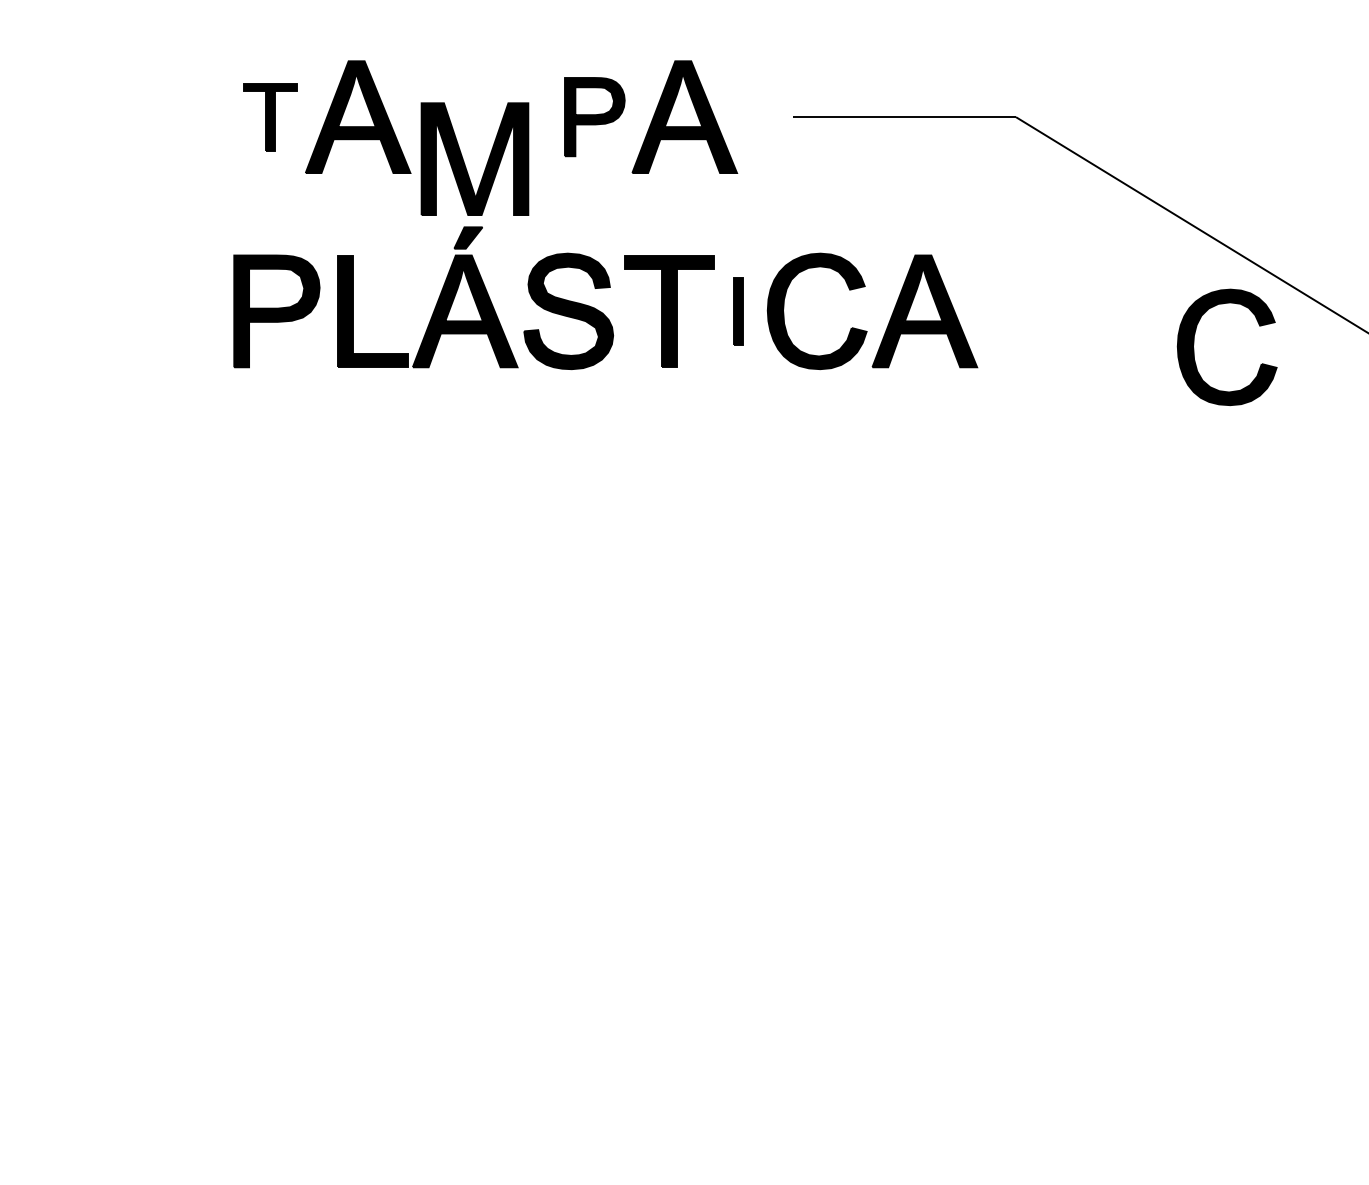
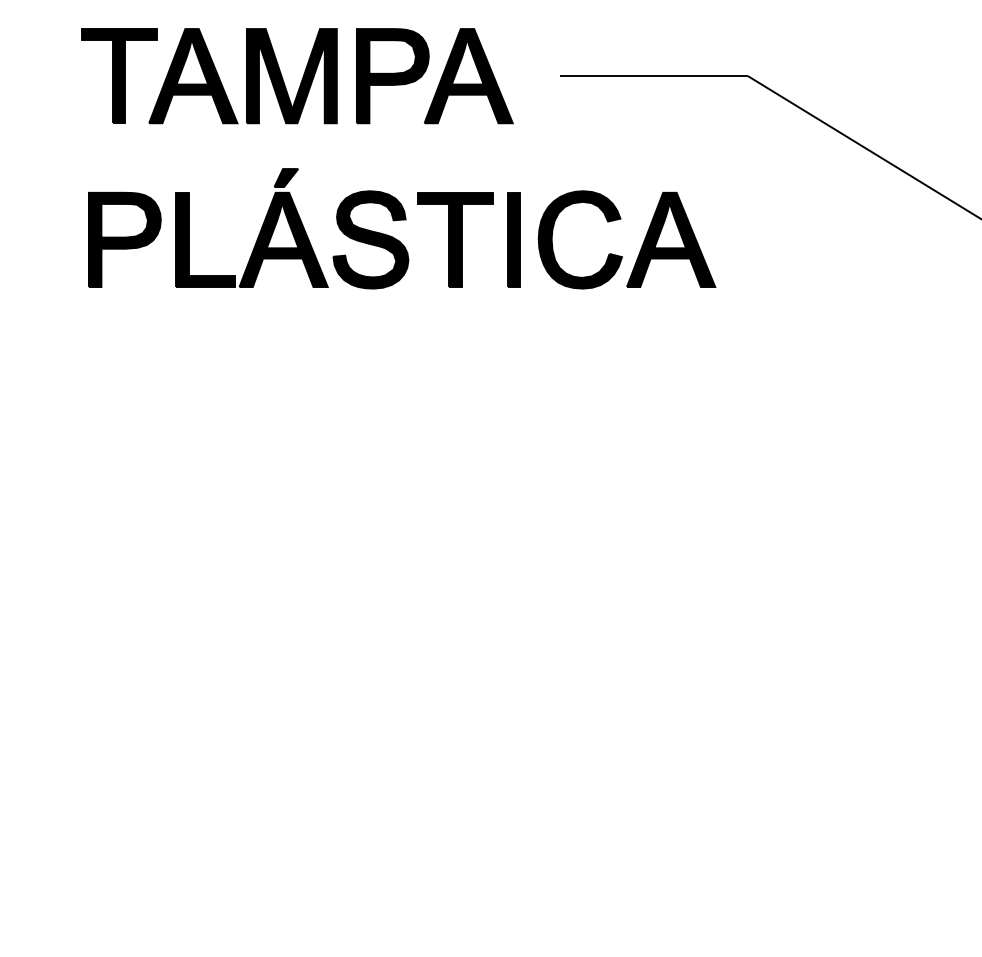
part: (269, 116) -> (118, 75), size x1.67
part: (594, 116) -> (392, 75), size x1.43
part: (464, 161) -> (283, 78), moved
part: (738, 311) -> (514, 239), size x1.67
part: (1194, 348) -> (898, 271), removed

